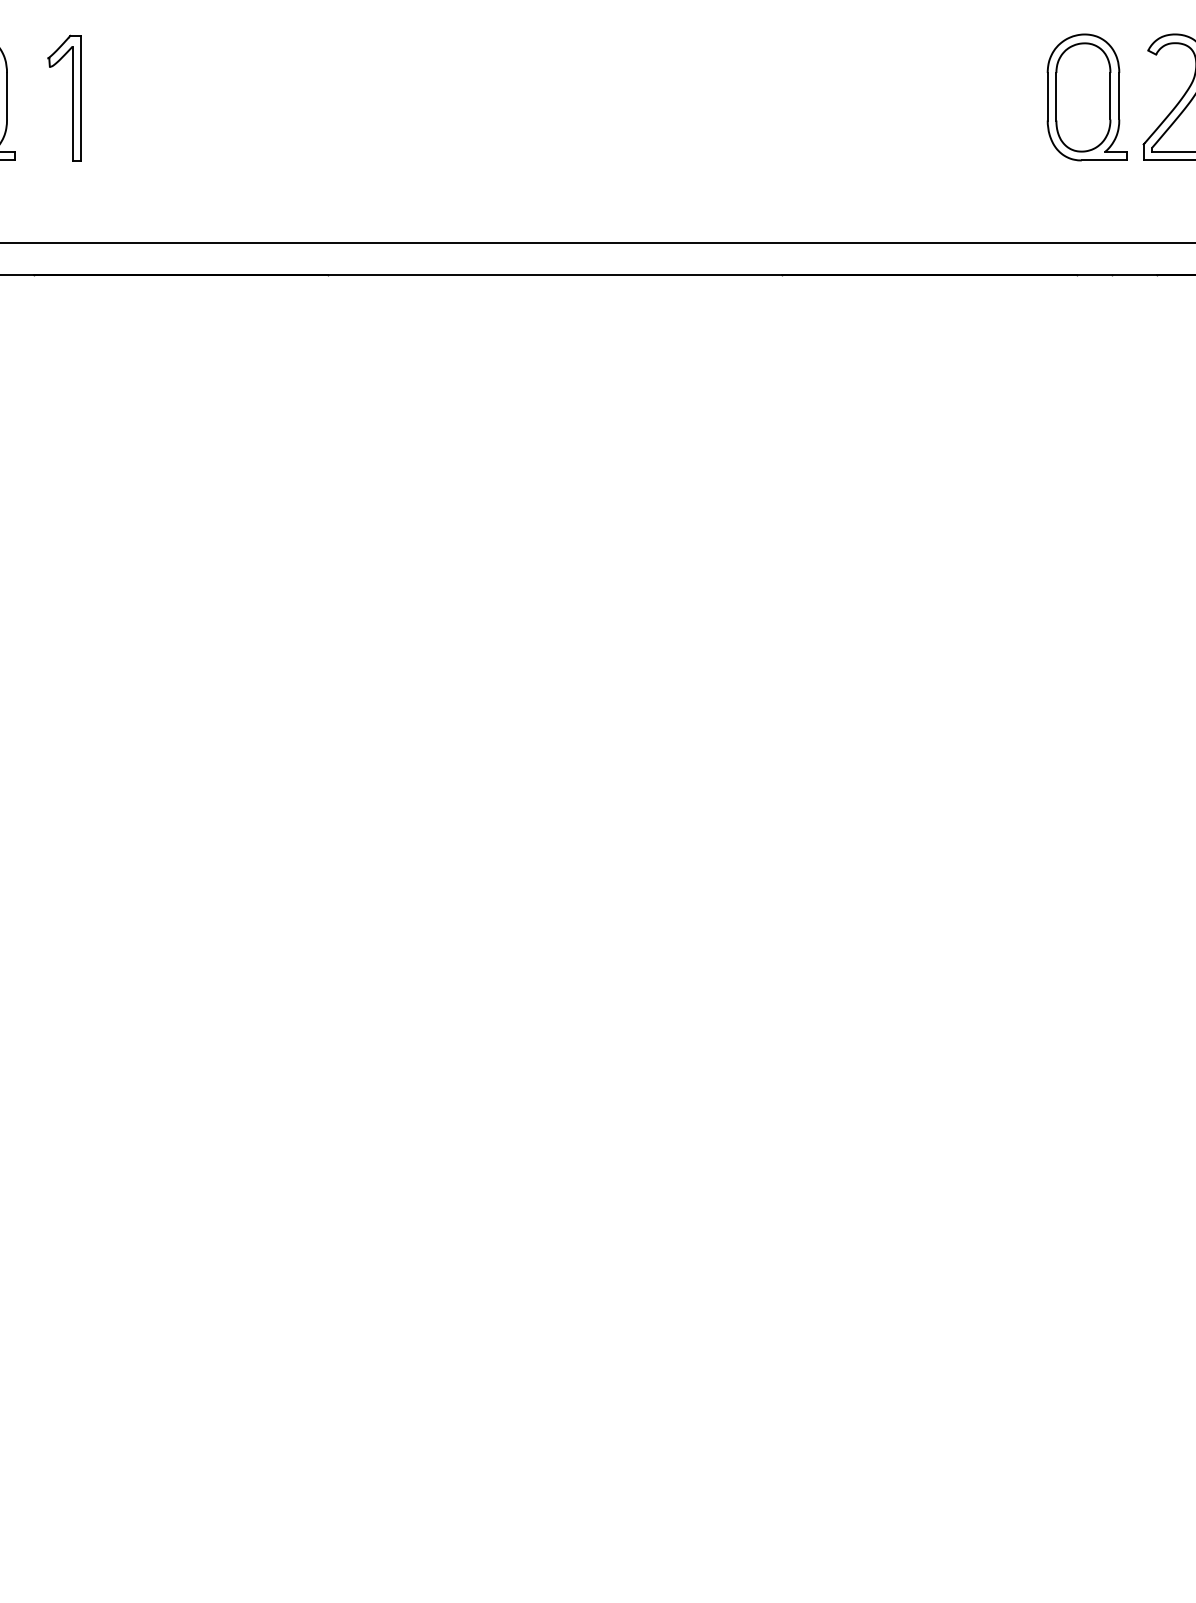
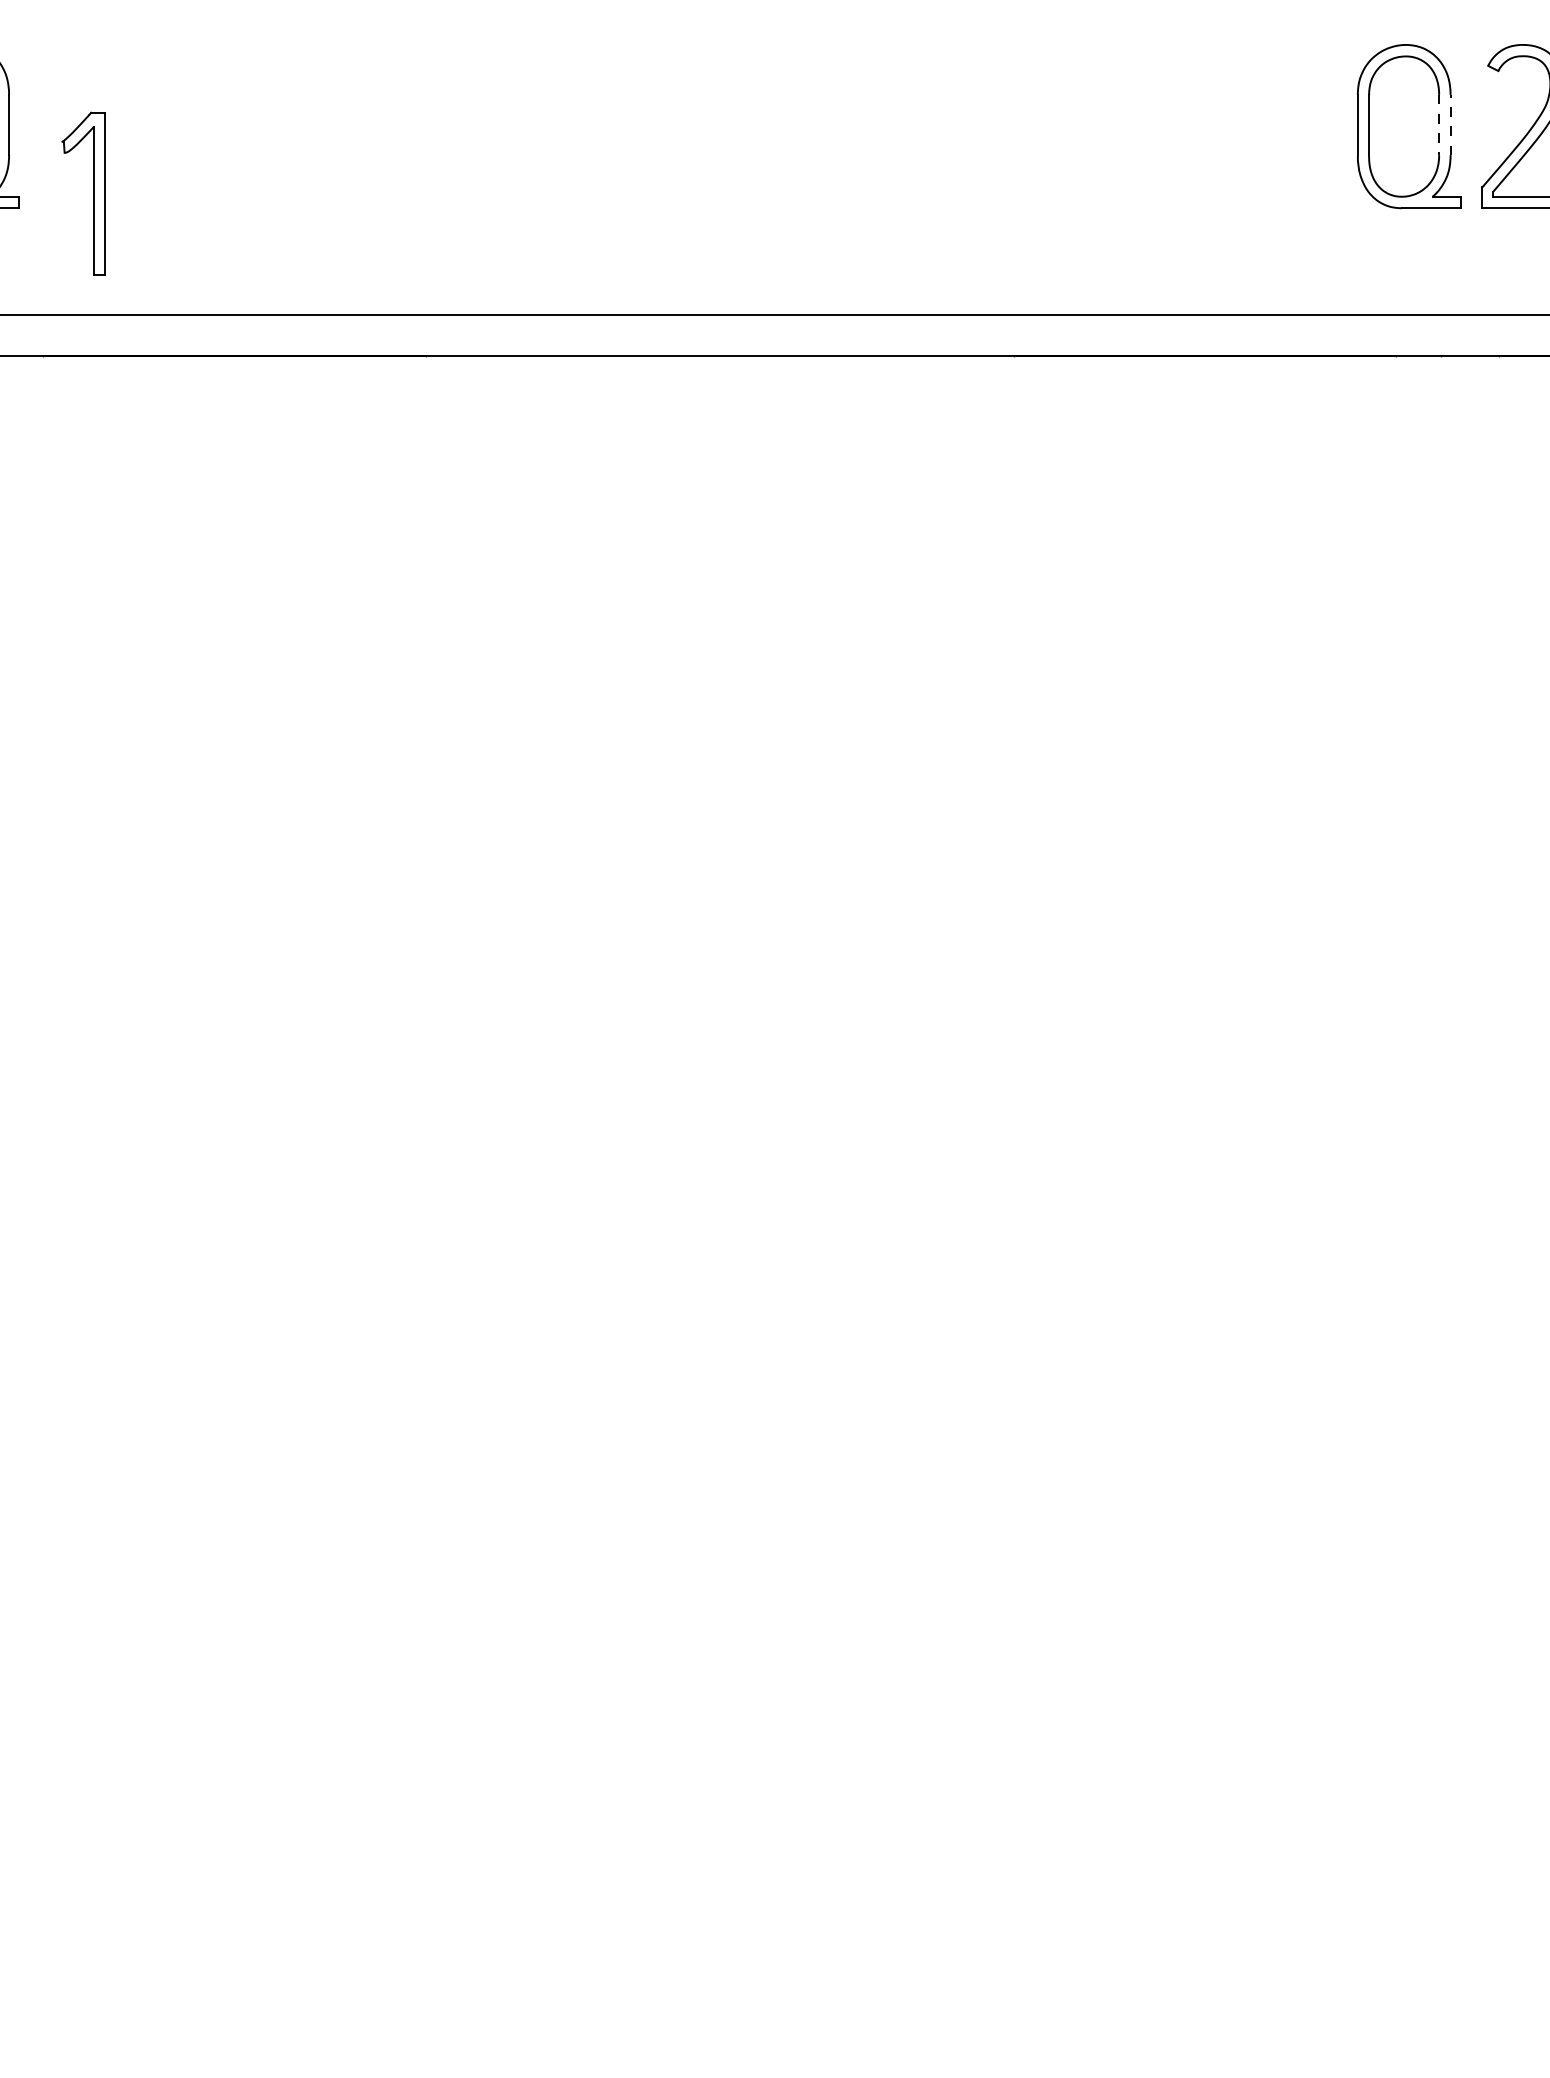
line: (1119, 95) -> (1450, 124), solid -> dashed
line: (1110, 96) -> (1439, 125), solid -> dashed
part: (72, 98) -> (93, 193), moved

